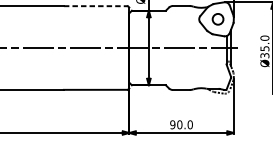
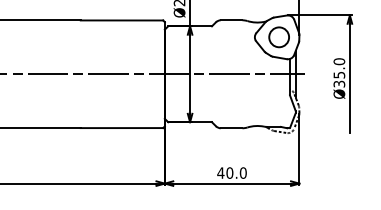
line: (96, 6) -> (122, 20), dashed -> solid
circle: (217, 19) -> (278, 37), size x1.43
text: (172, 124) -> (220, 172), 90.0 -> 40.0

